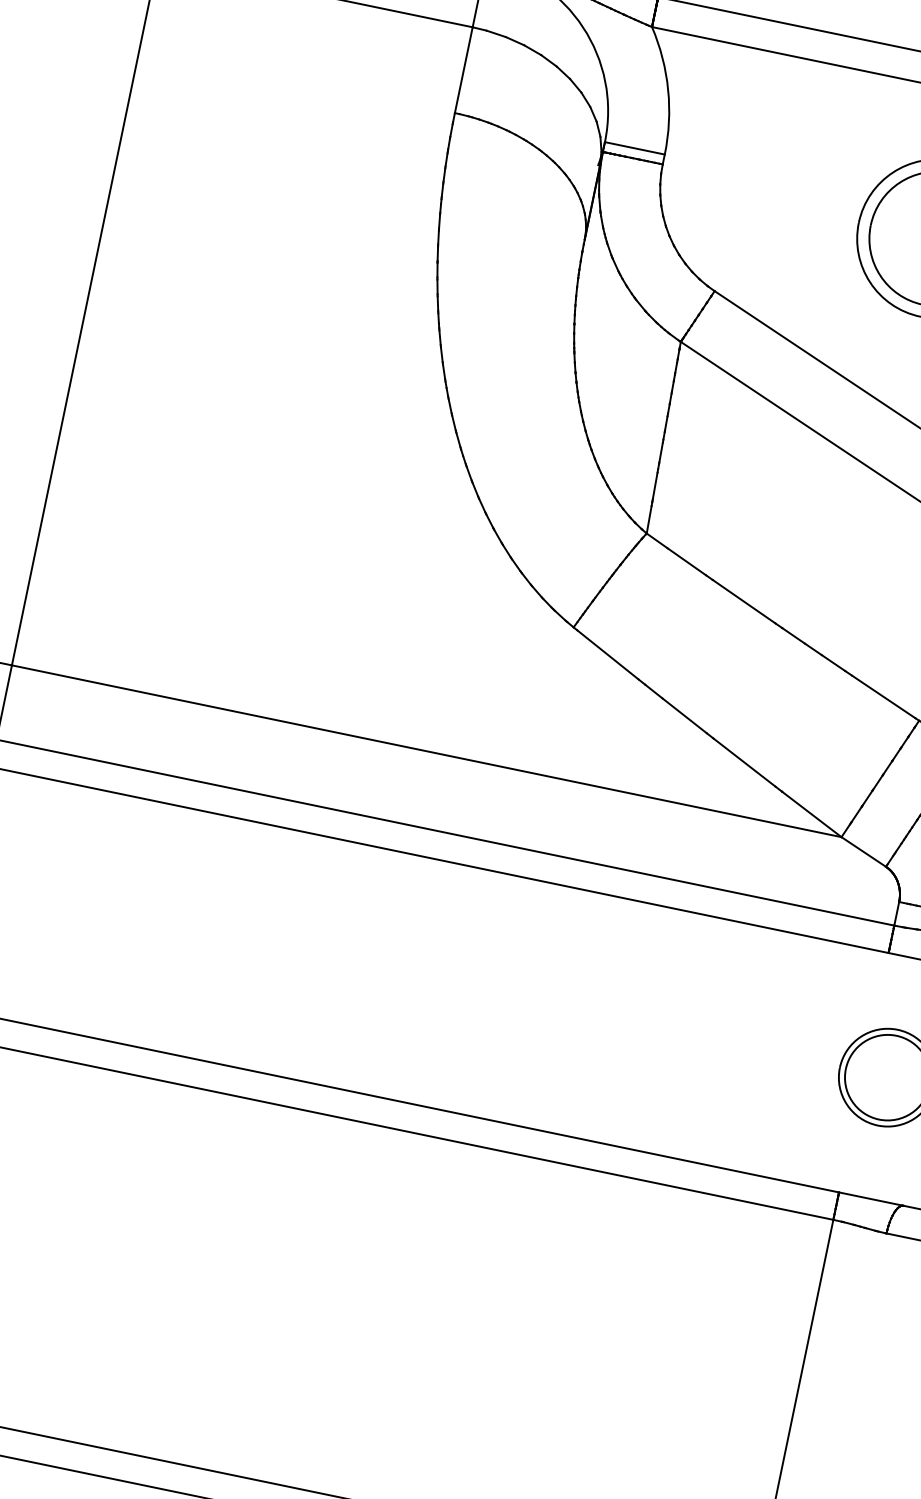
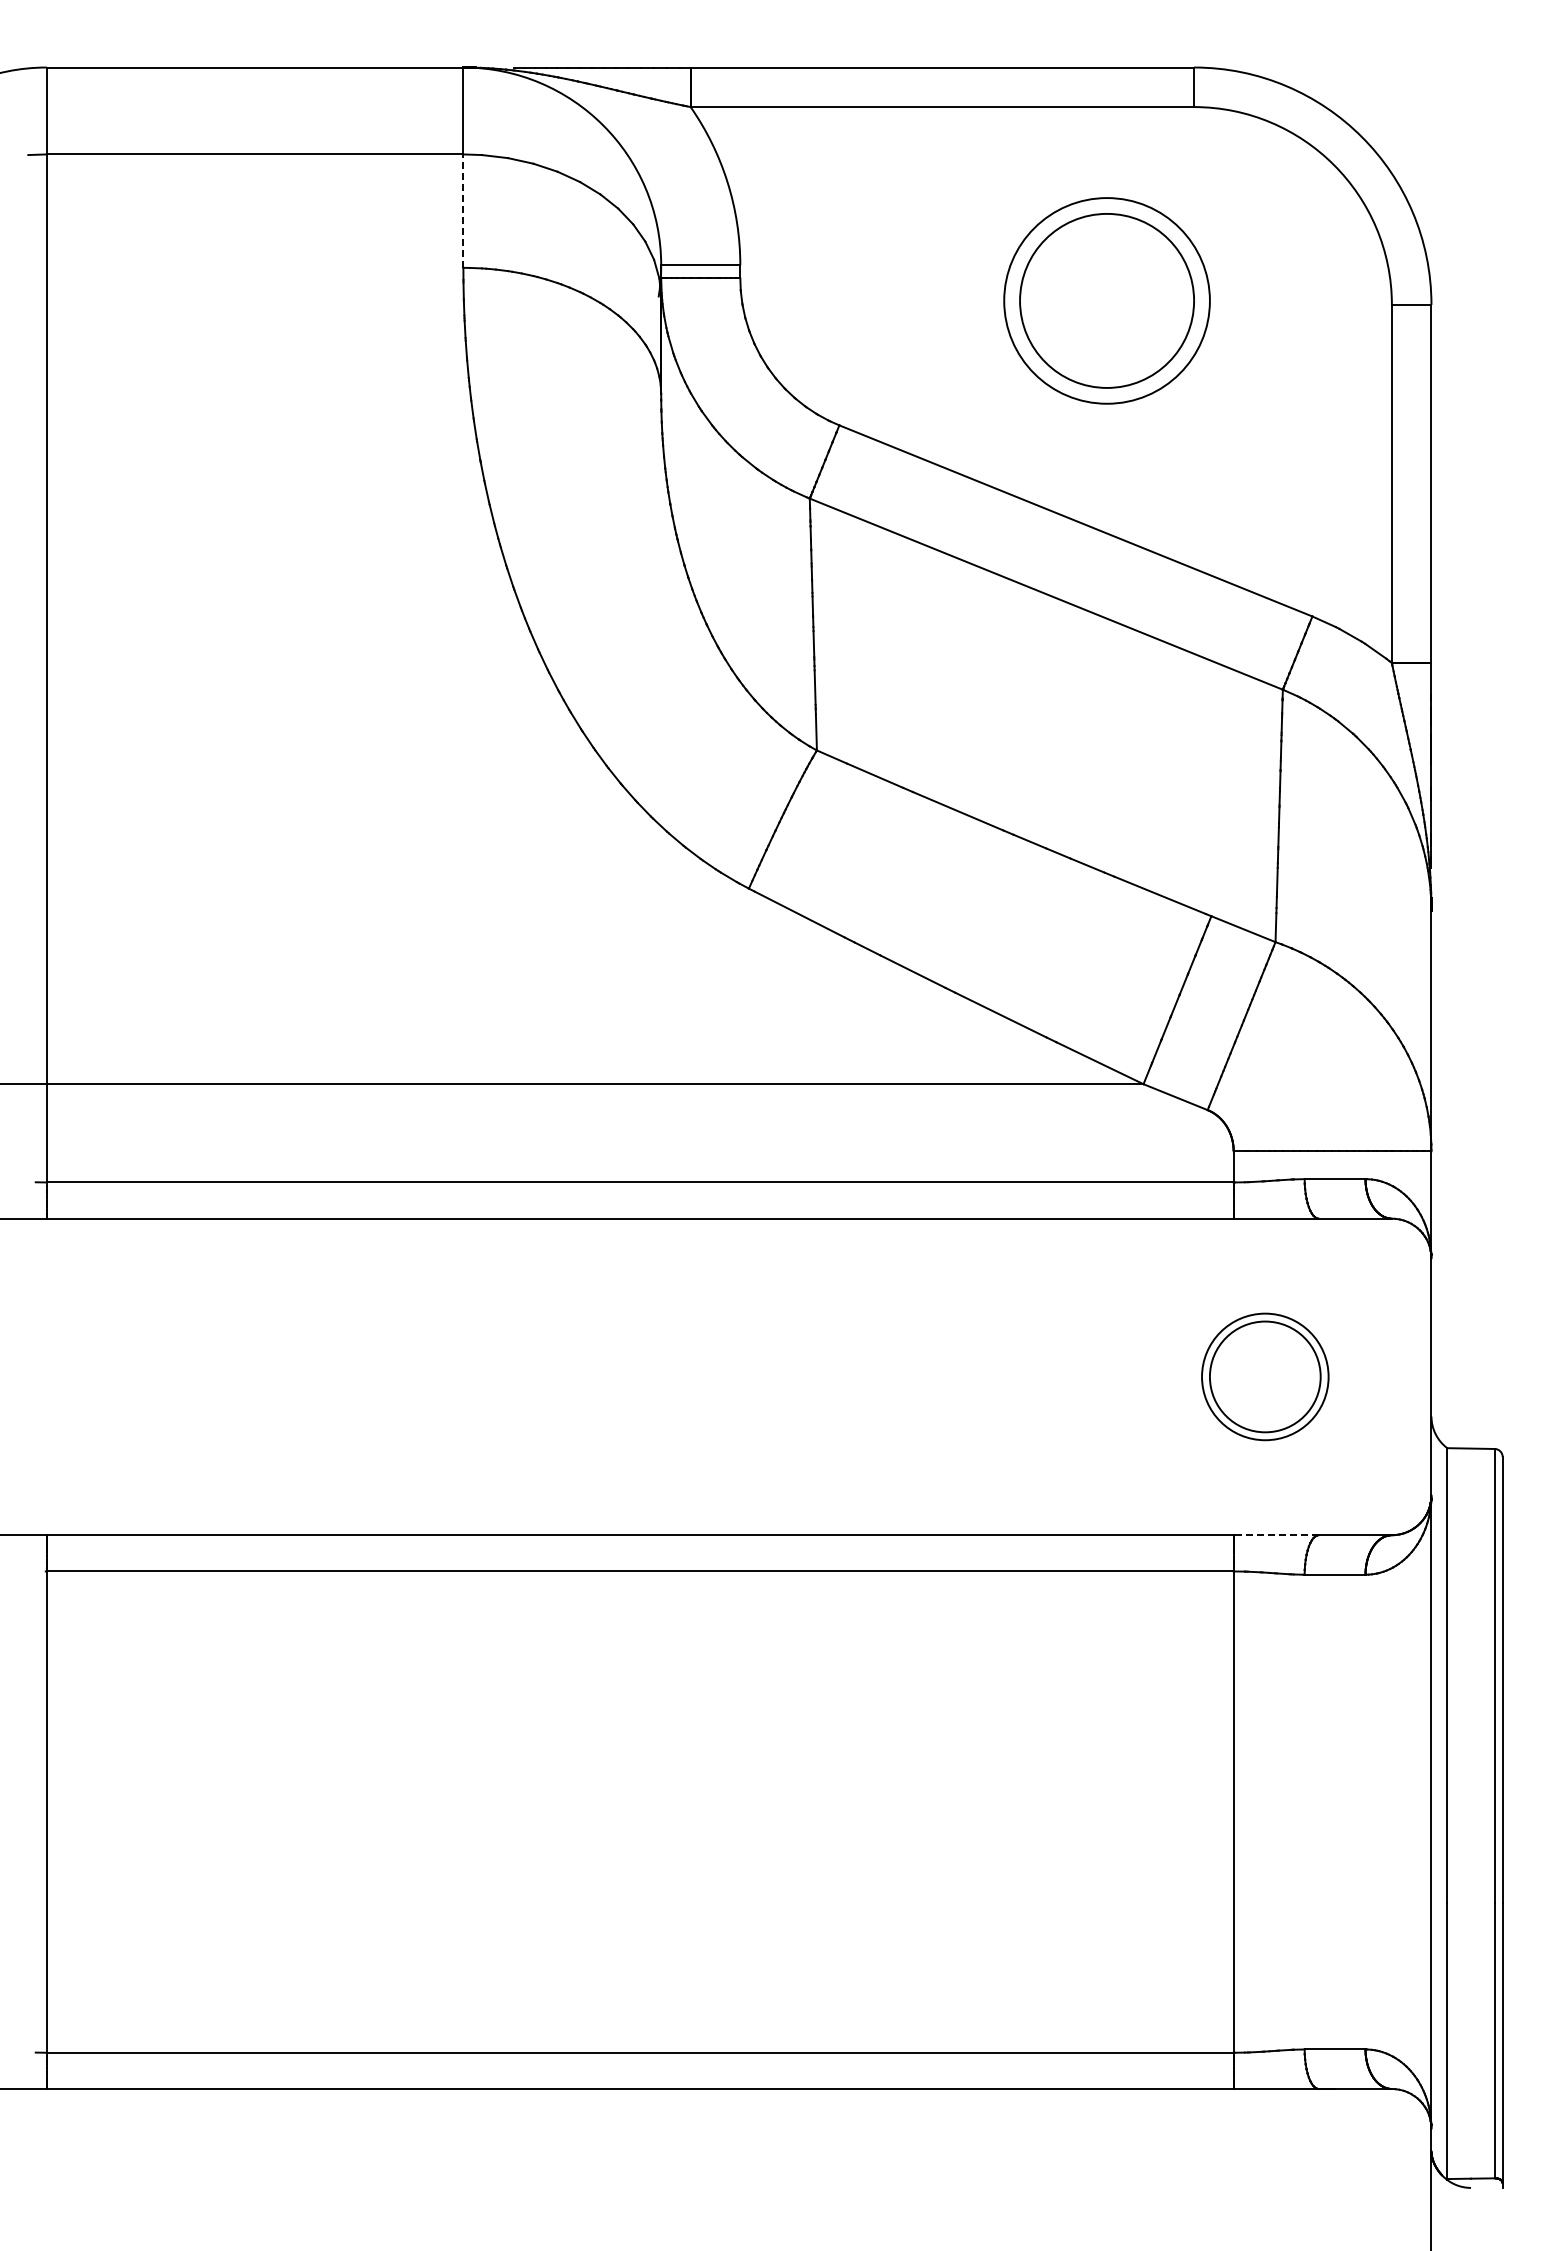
line: (463, 70) -> (463, 211), solid -> dashed
line: (871, 1199) -> (1276, 1535), solid -> dashed

